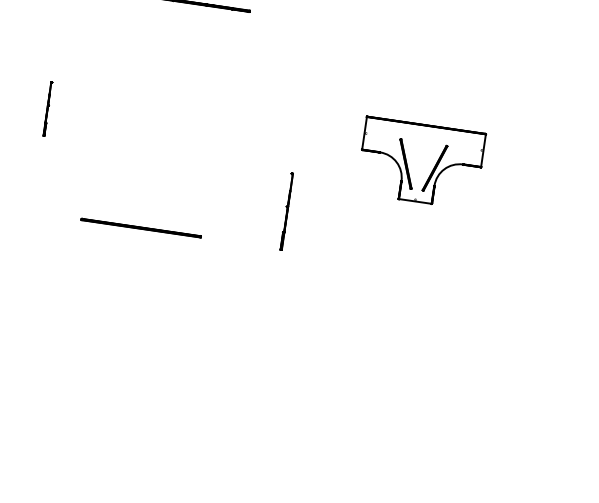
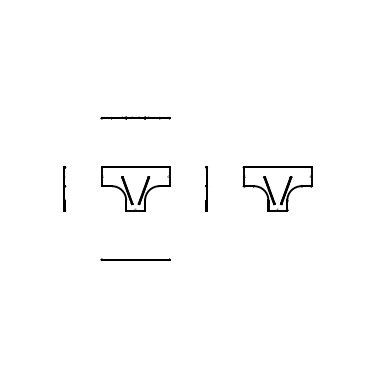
part: (47, 108) -> (64, 188), size x1.43
part: (171, 126) -> (135, 188), added
line: (286, 210) -> (206, 188), moved
line: (141, 227) -> (135, 259), moved

